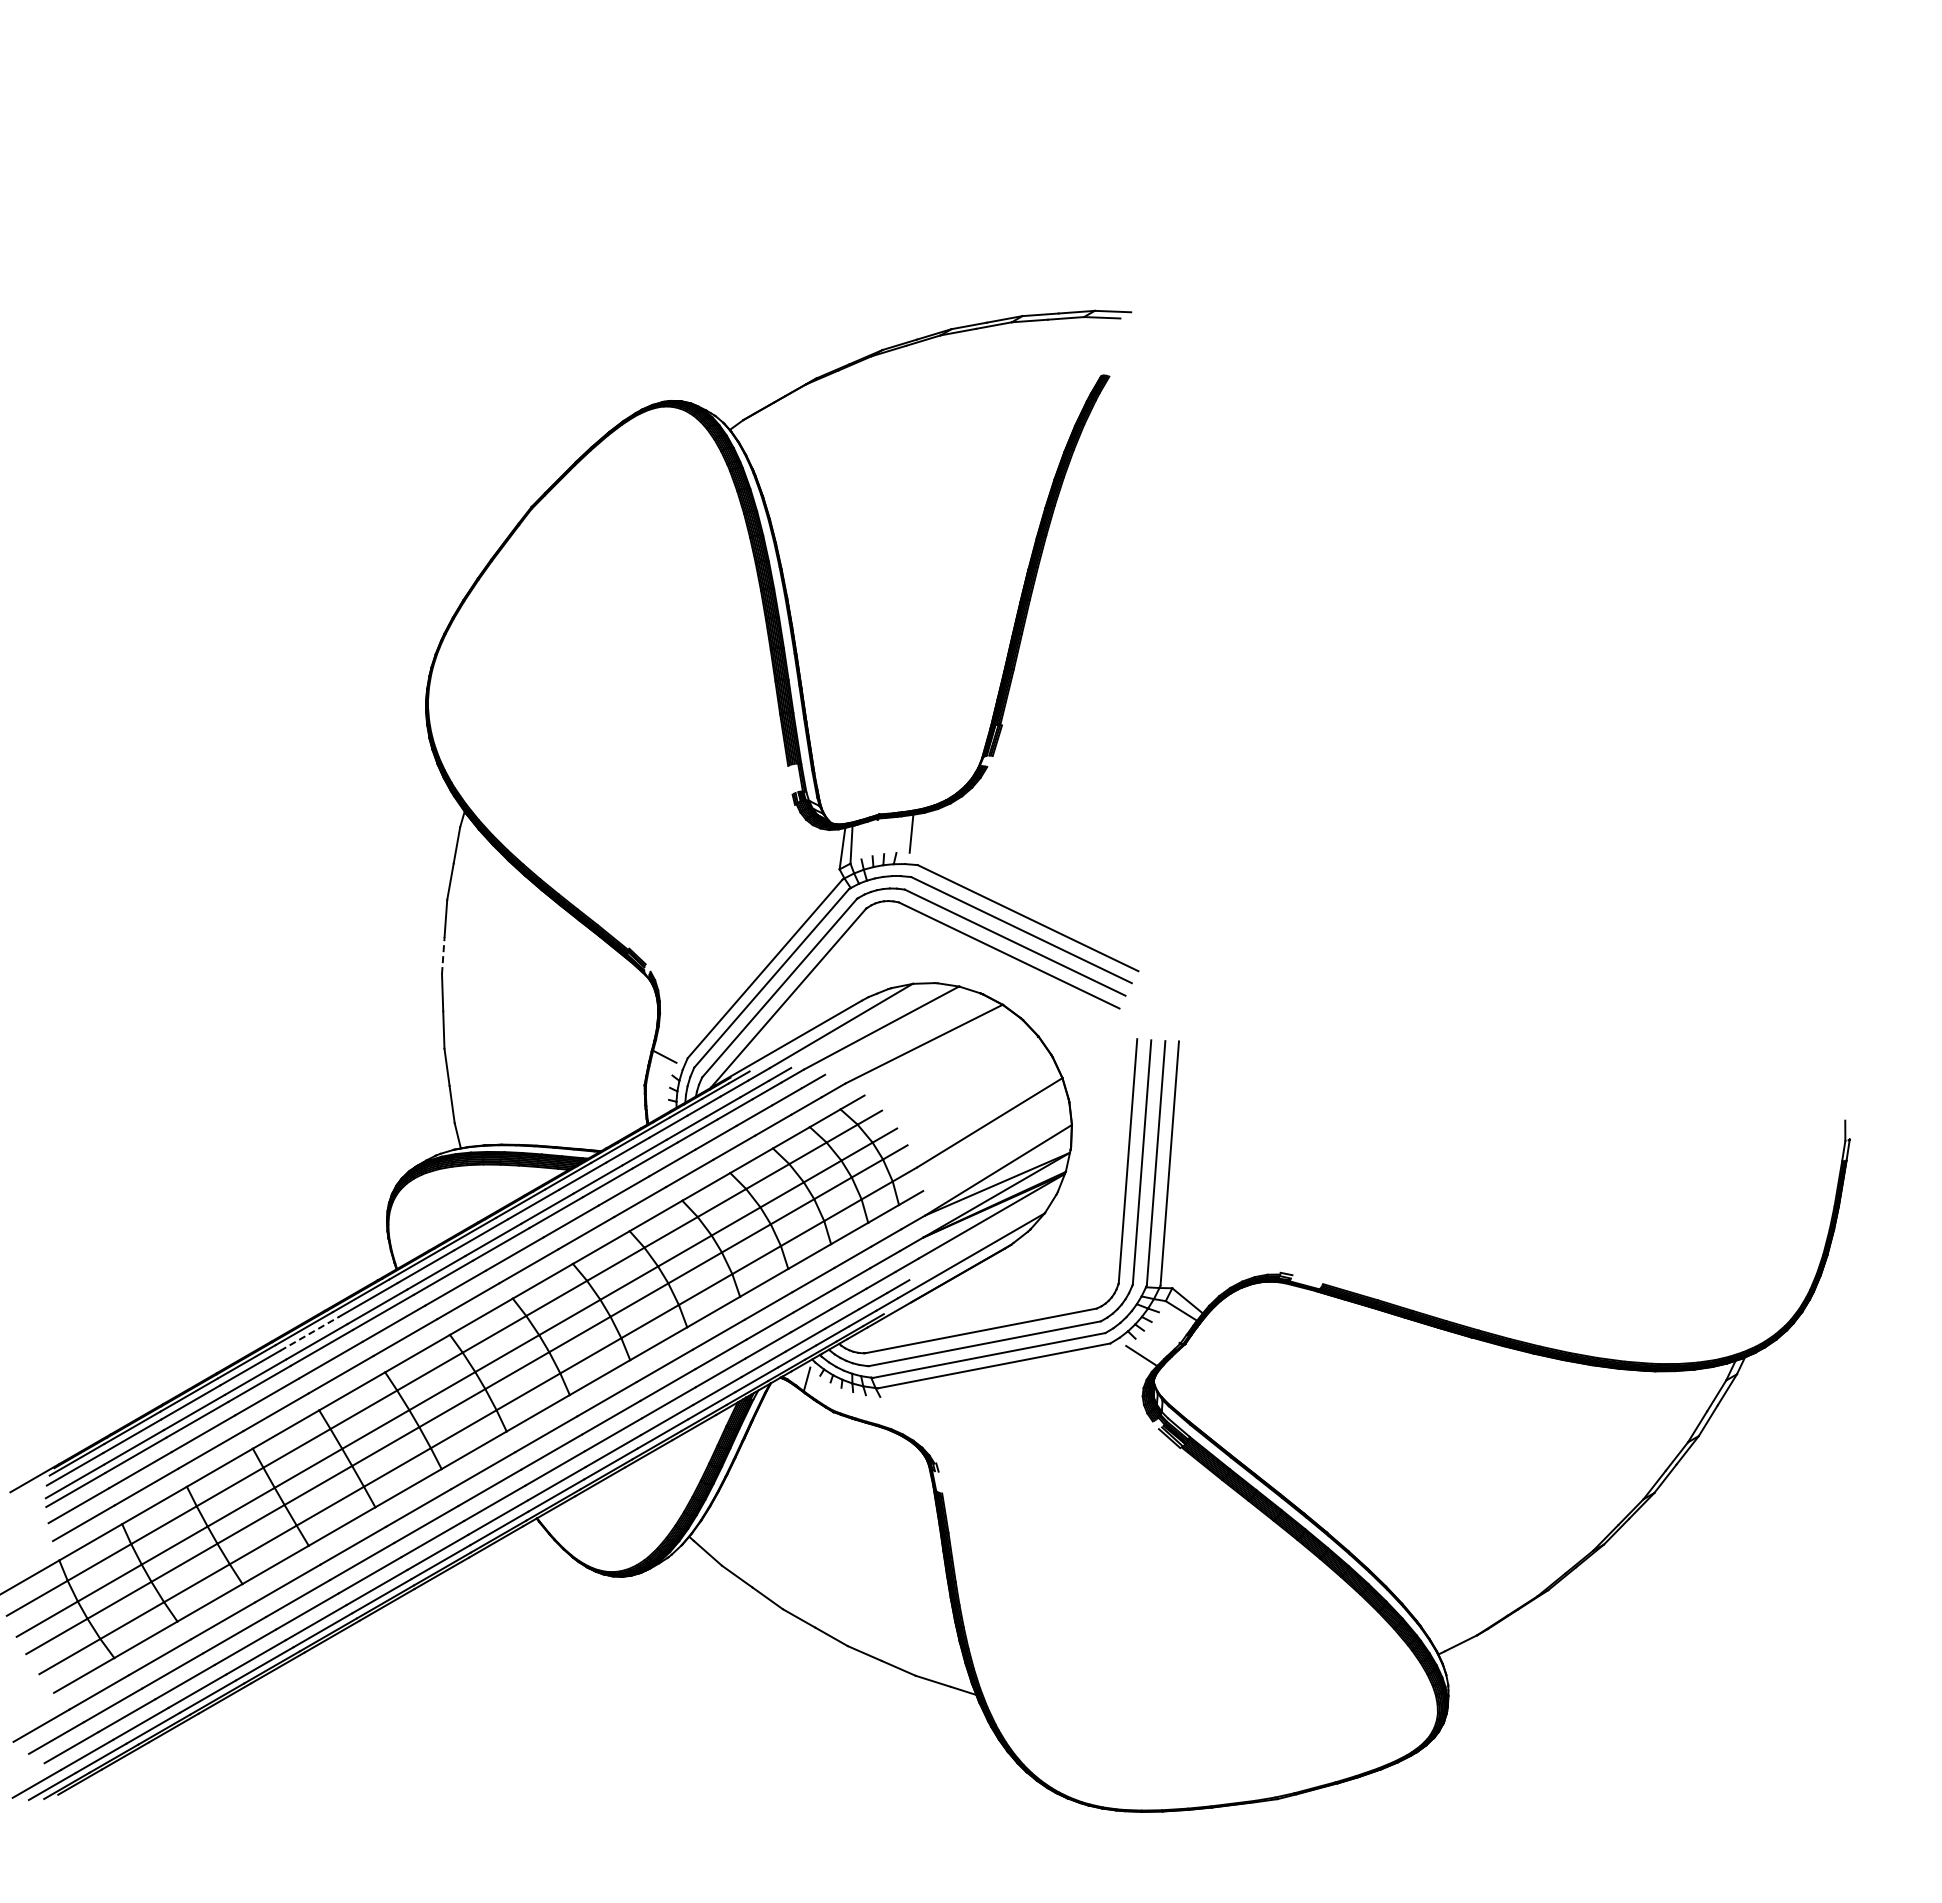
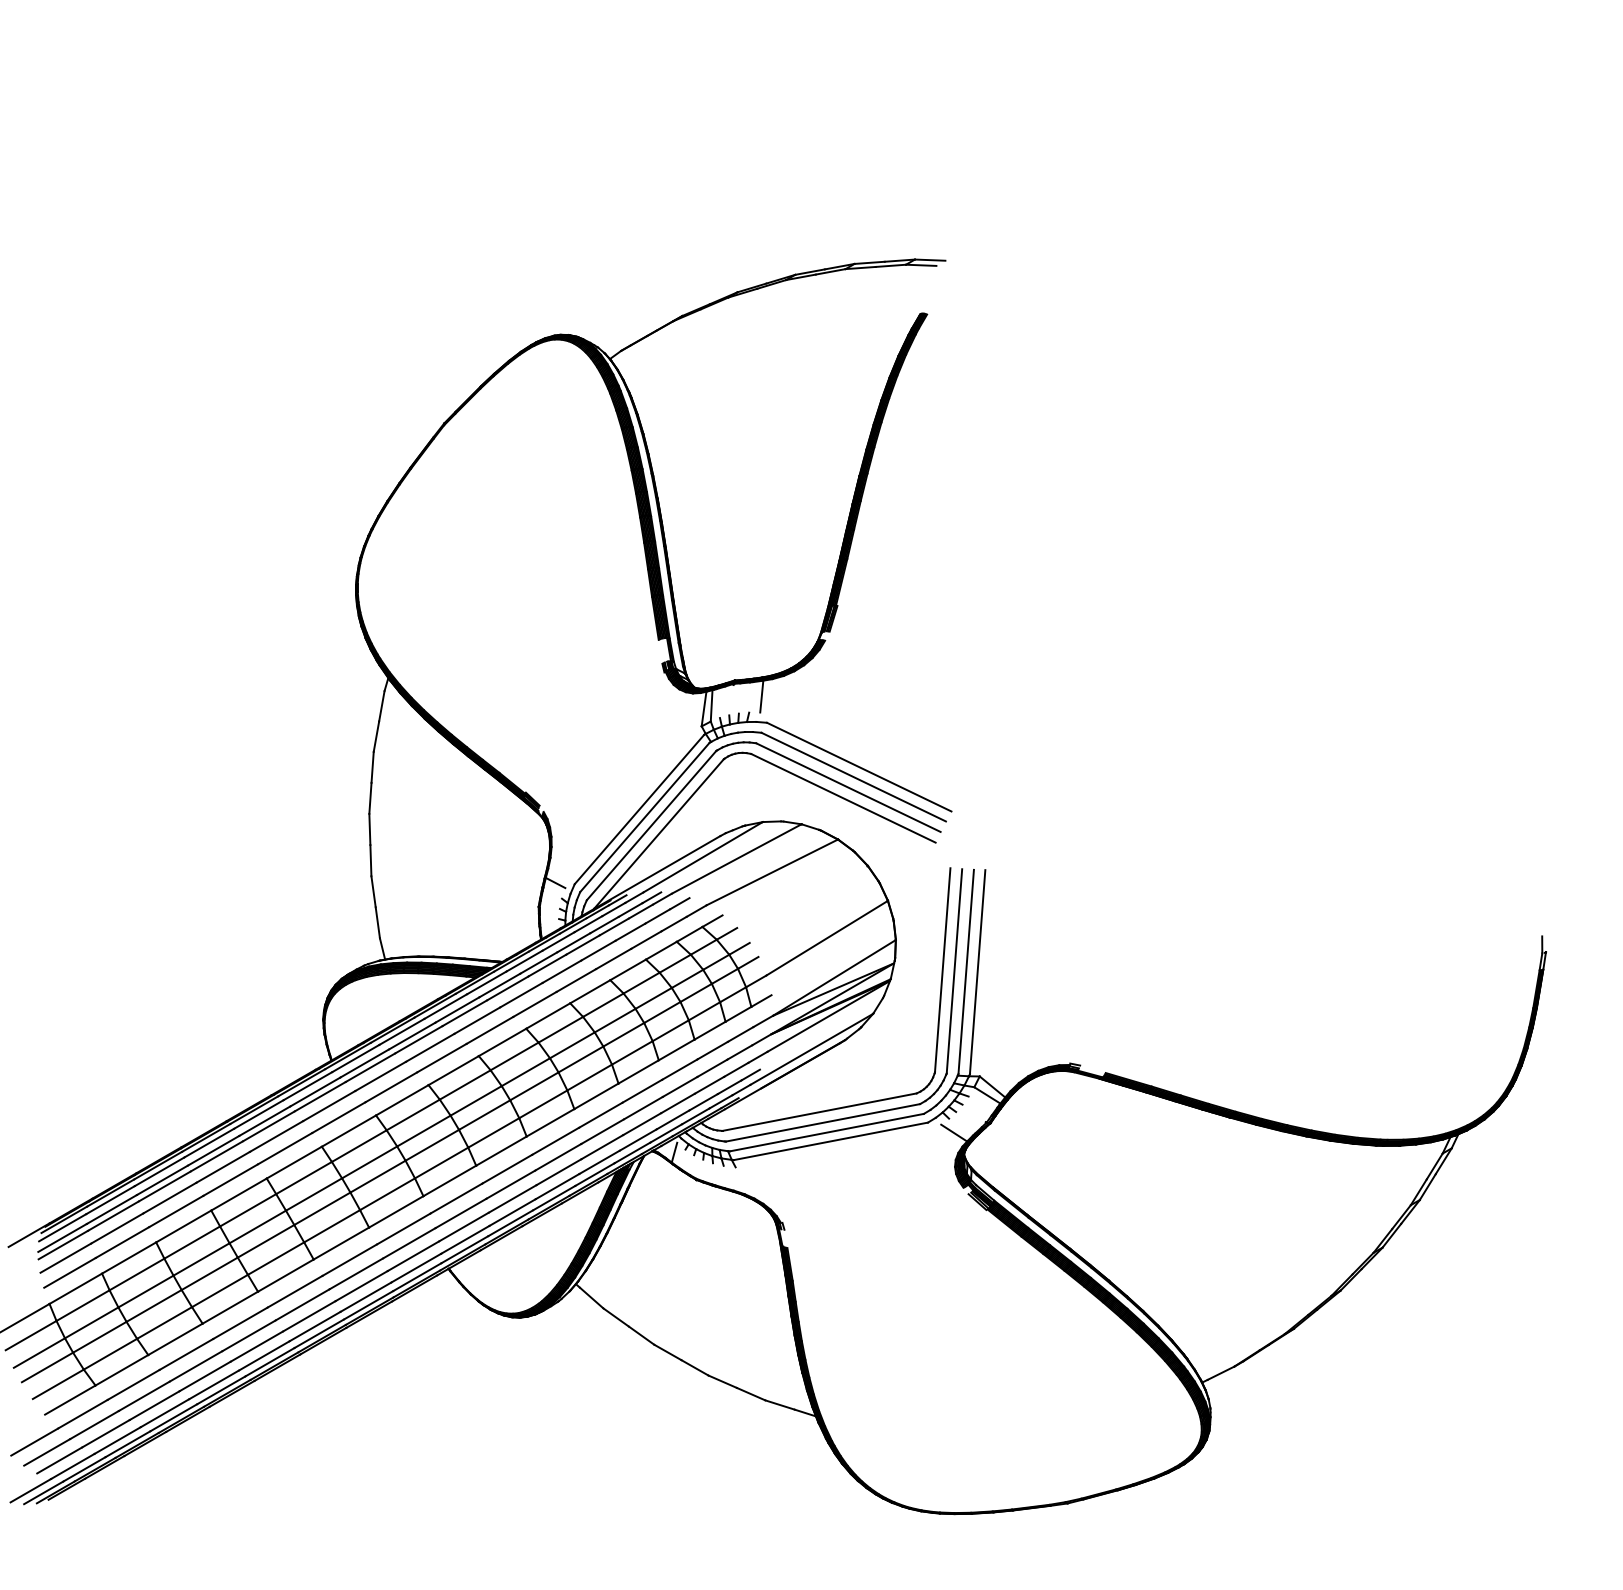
line: (443, 955) -> (370, 798), dashed -> solid
line: (310, 1333) -> (259, 1114), dashed -> solid

